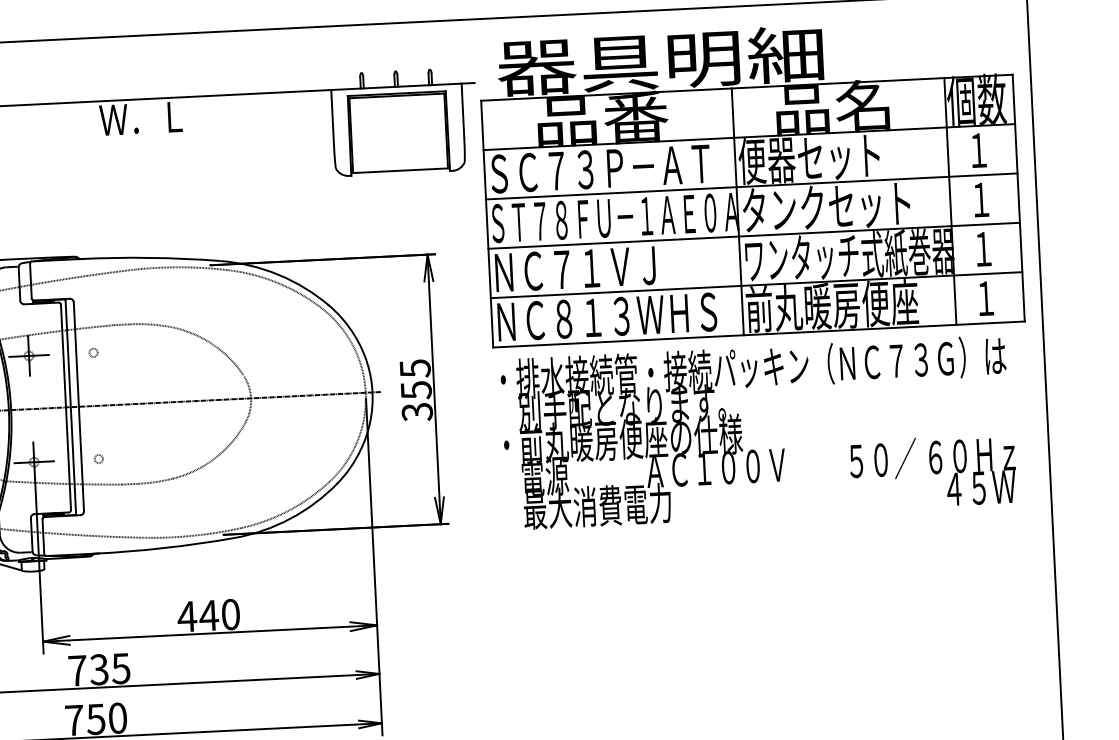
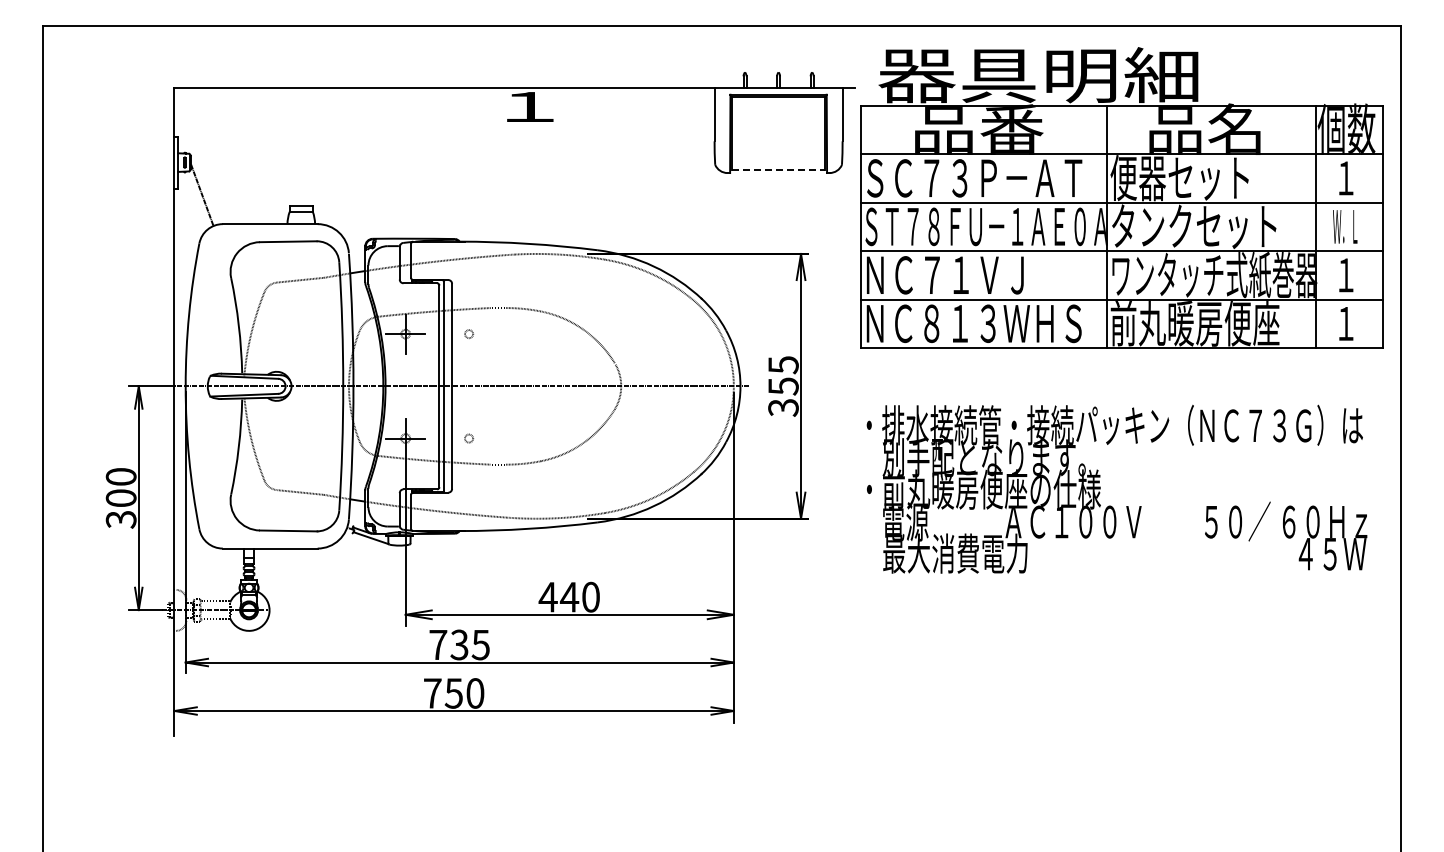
text: (140, 118) -> (526, 106), Ｗ．Ｌ -> １
line: (400, 170) -> (778, 170), solid -> dashed
text: (980, 199) -> (1345, 226), １ -> Ｗ．Ｌ
text: (758, 431) -> (1116, 488), moved

